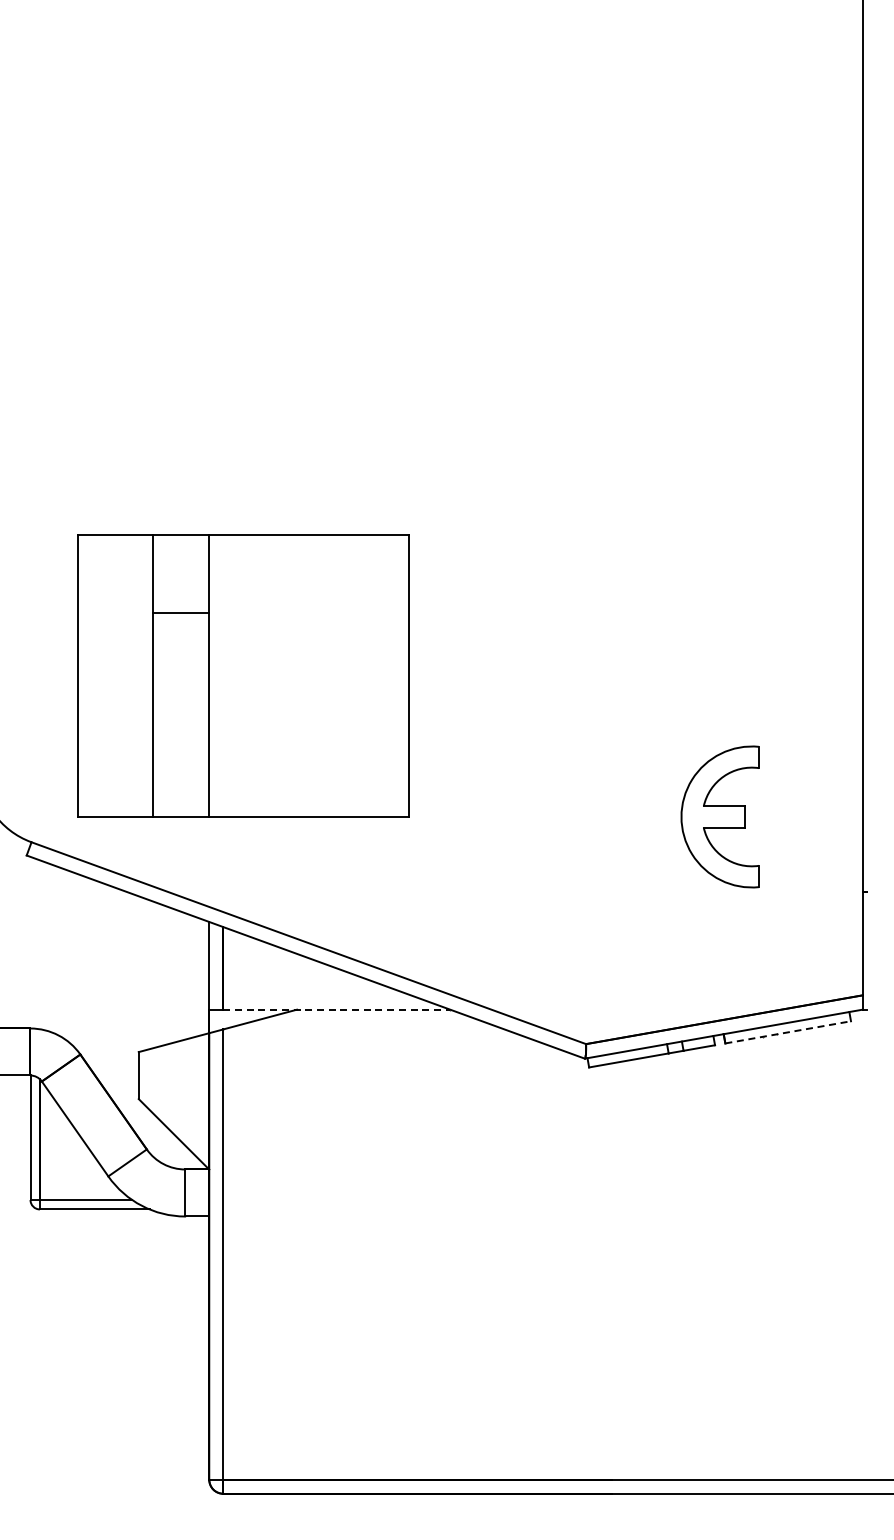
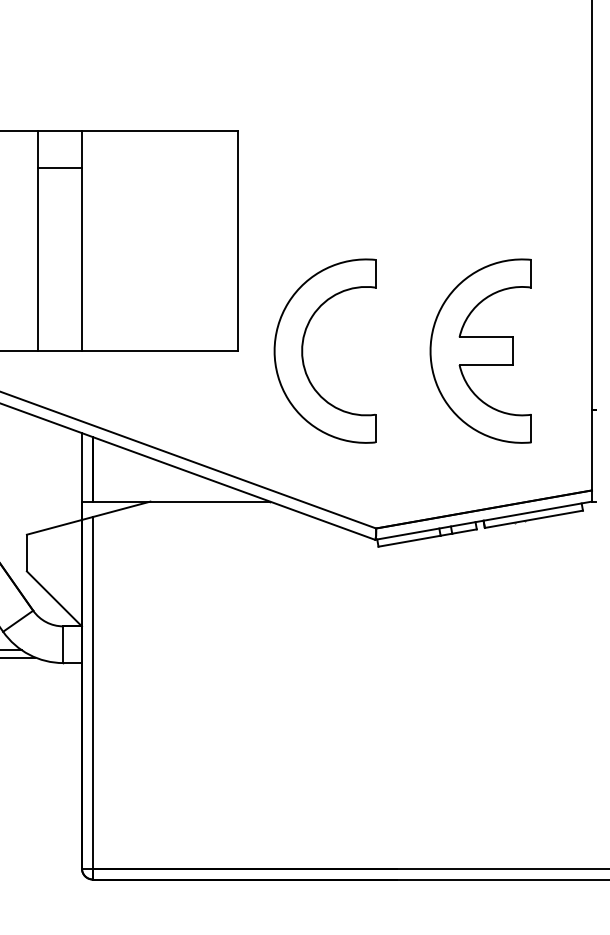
line: (180, 613) -> (59, 168), moved
part: (492, 816) -> (303, 350), added
part: (719, 816) -> (480, 350), size x1.67
line: (337, 1009) -> (182, 501), dashed -> solid
line: (788, 1032) -> (534, 519), dashed -> solid

